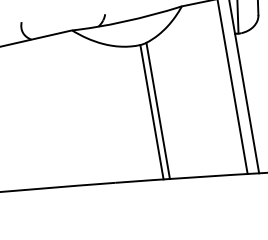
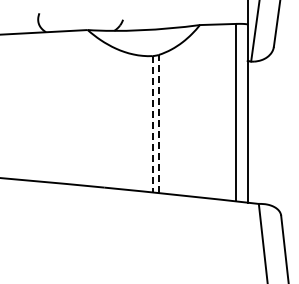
line: (157, 110) -> (158, 123), solid -> dashed
line: (152, 112) -> (152, 124), solid -> dashed

